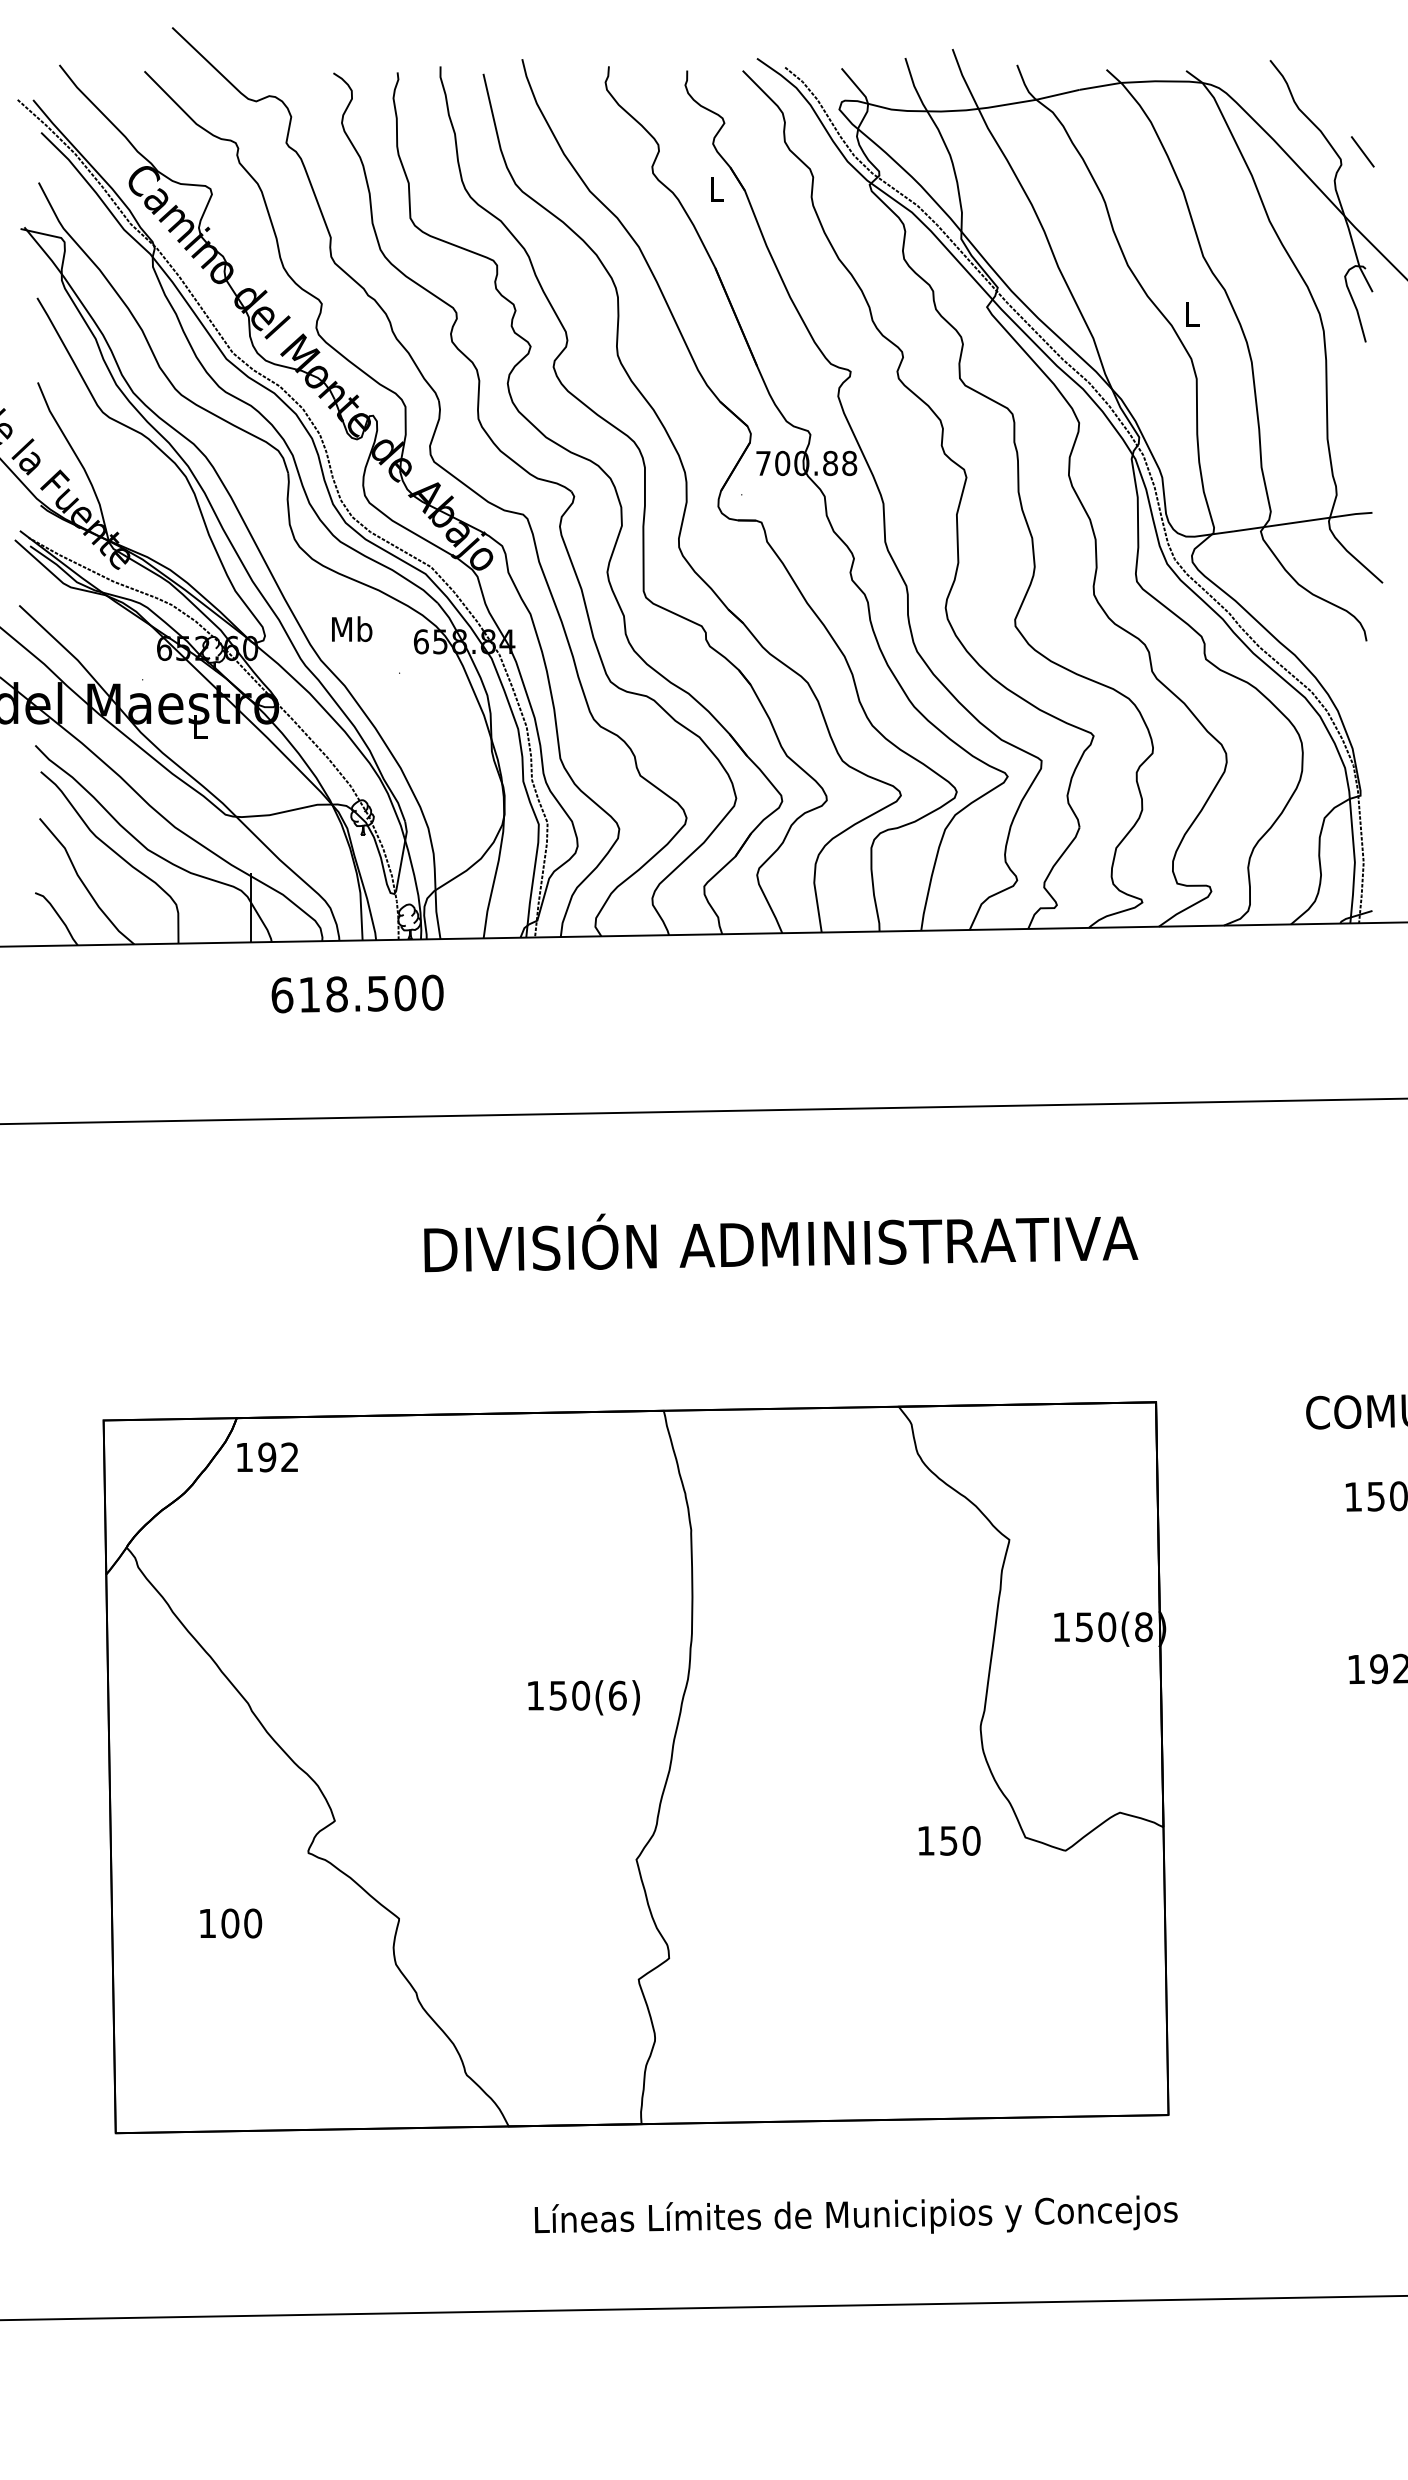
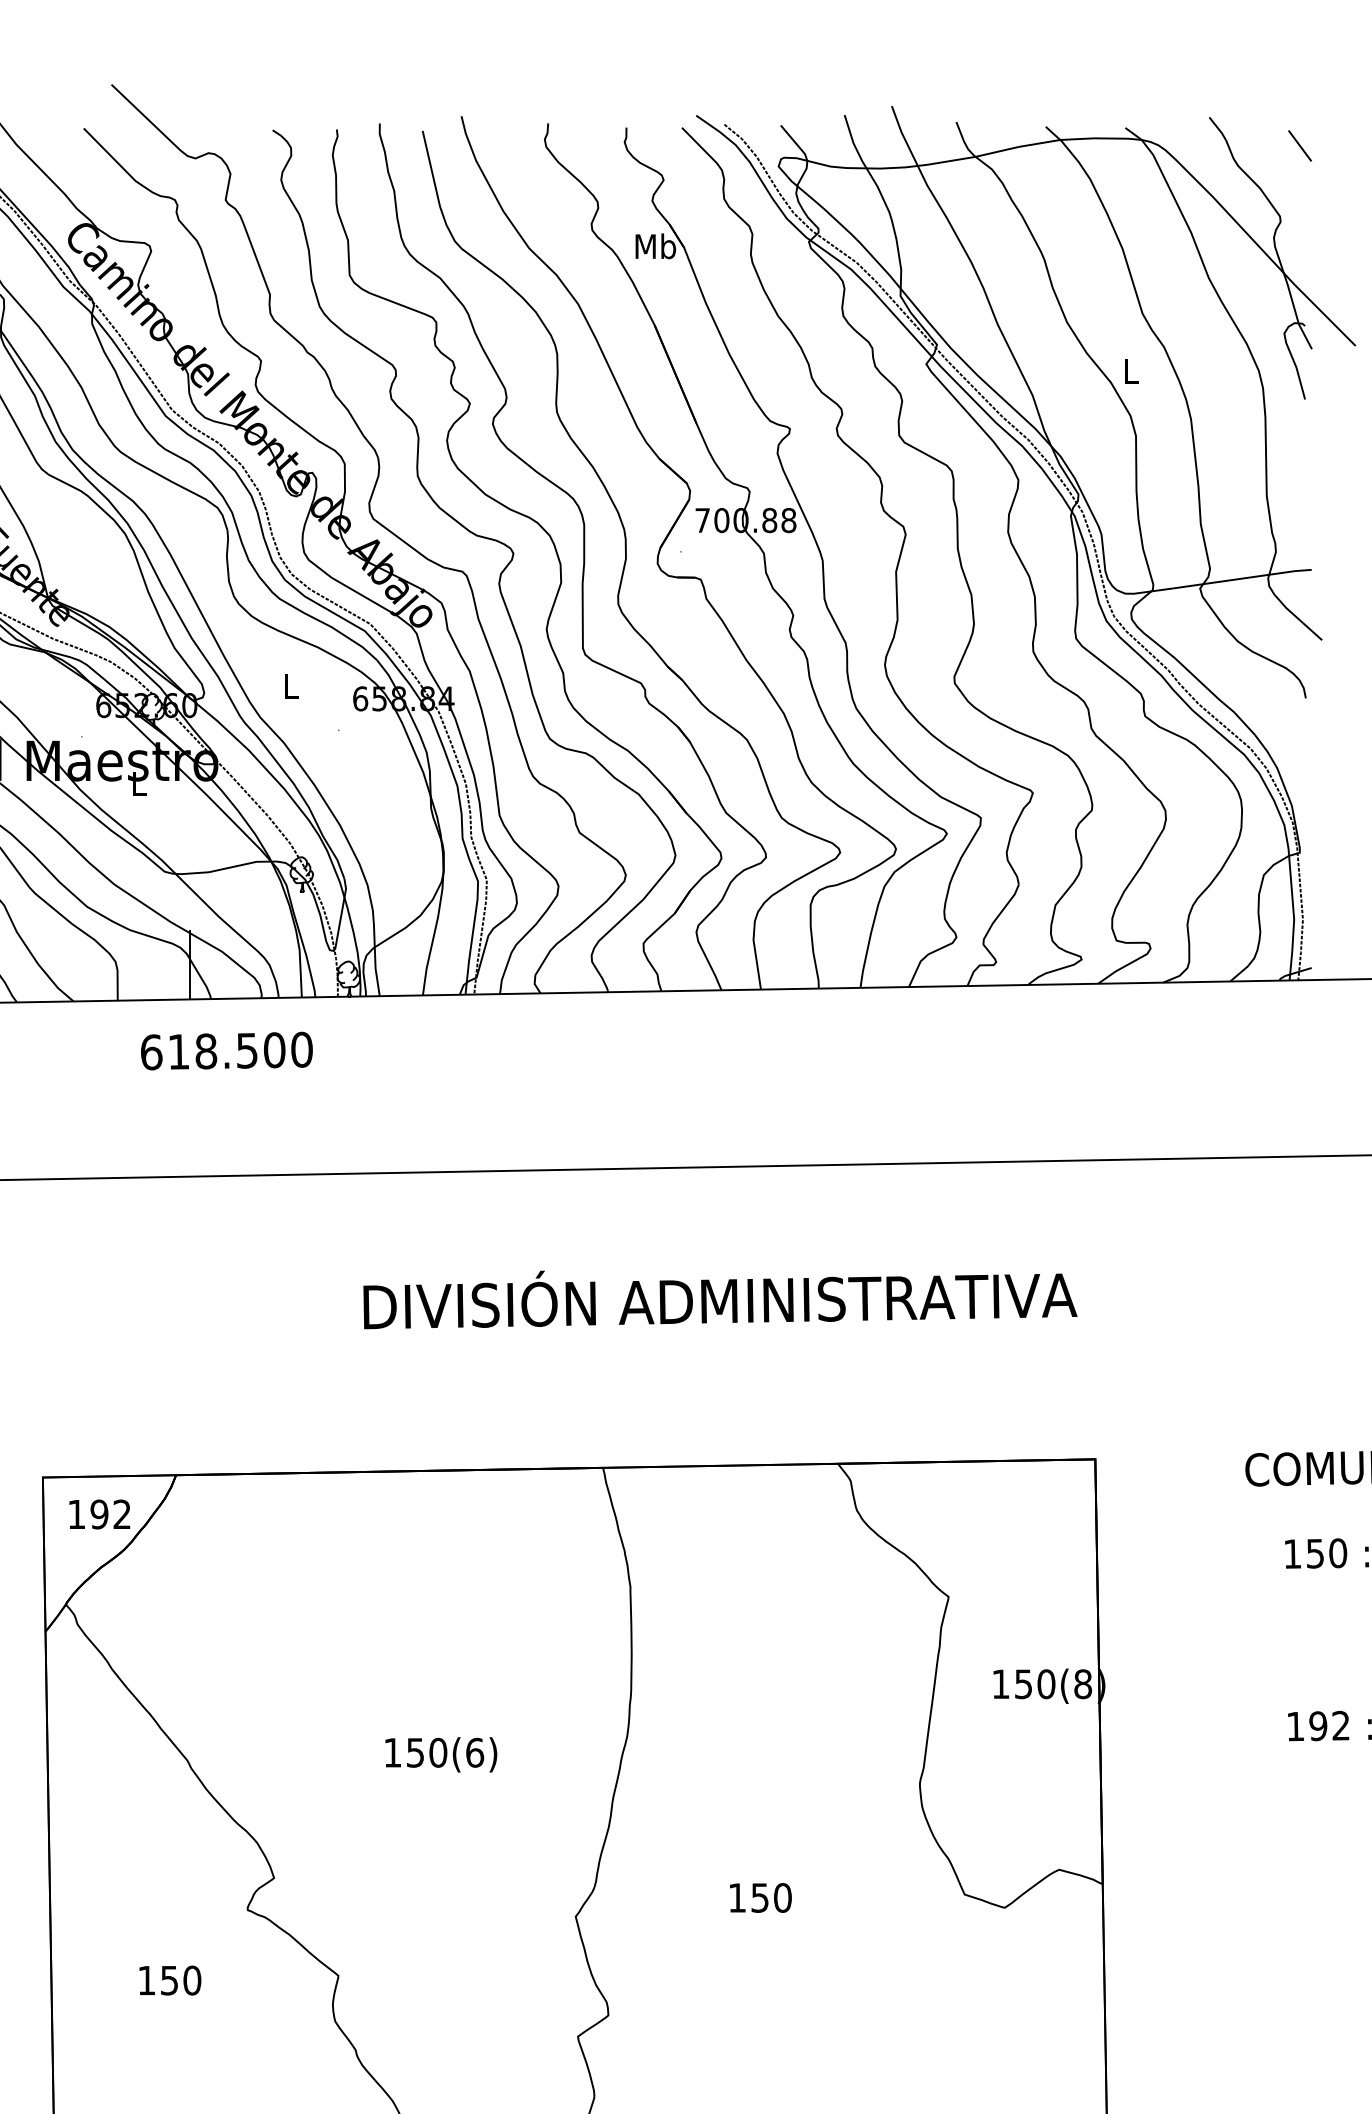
line: (1362, 151) -> (1299, 145), moved
text: (716, 189) -> (655, 246), L -> Mb
text: (352, 629) -> (291, 686), Mb -> L
text: (357, 993) -> (226, 1050), moved
text: (267, 1457) -> (99, 1514), moved
text: (583, 1697) -> (440, 1754), moved
text: (949, 1840) -> (760, 1897), moved
text: (230, 1923) -> (169, 1980), 100 -> 150

